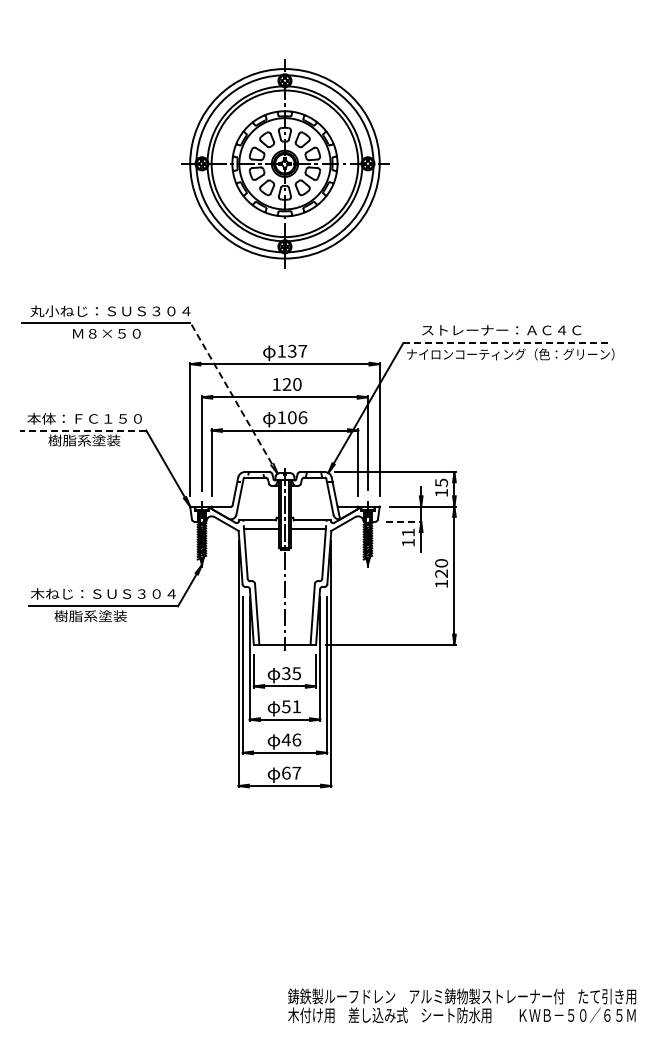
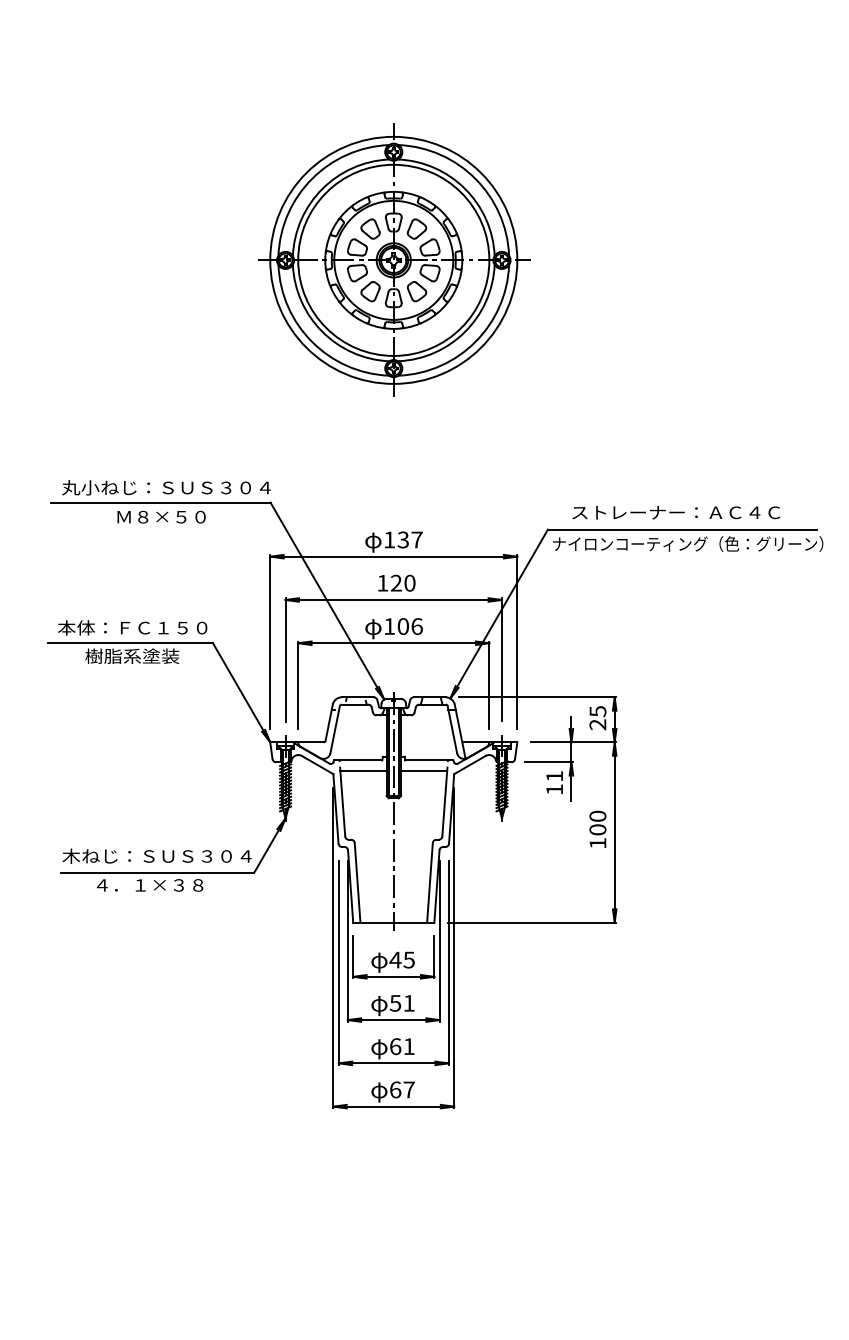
part: (285, 163) -> (394, 259), moved
line: (506, 343) -> (682, 529), dashed -> solid
line: (233, 397) -> (326, 600), dashed -> solid
line: (82, 430) -> (129, 643), dashed -> solid
text: (441, 492) -> (597, 724), 15 -> 25
line: (404, 521) -> (549, 761), dashed -> solid
text: (441, 573) -> (597, 829), 120 -> 100
text: (96, 616) -> (148, 885), 樹脂系塗装 -> ４．１×３８
text: (285, 673) -> (394, 959), 35 -> 45
text: (291, 739) -> (402, 1045), 46 -> 61

